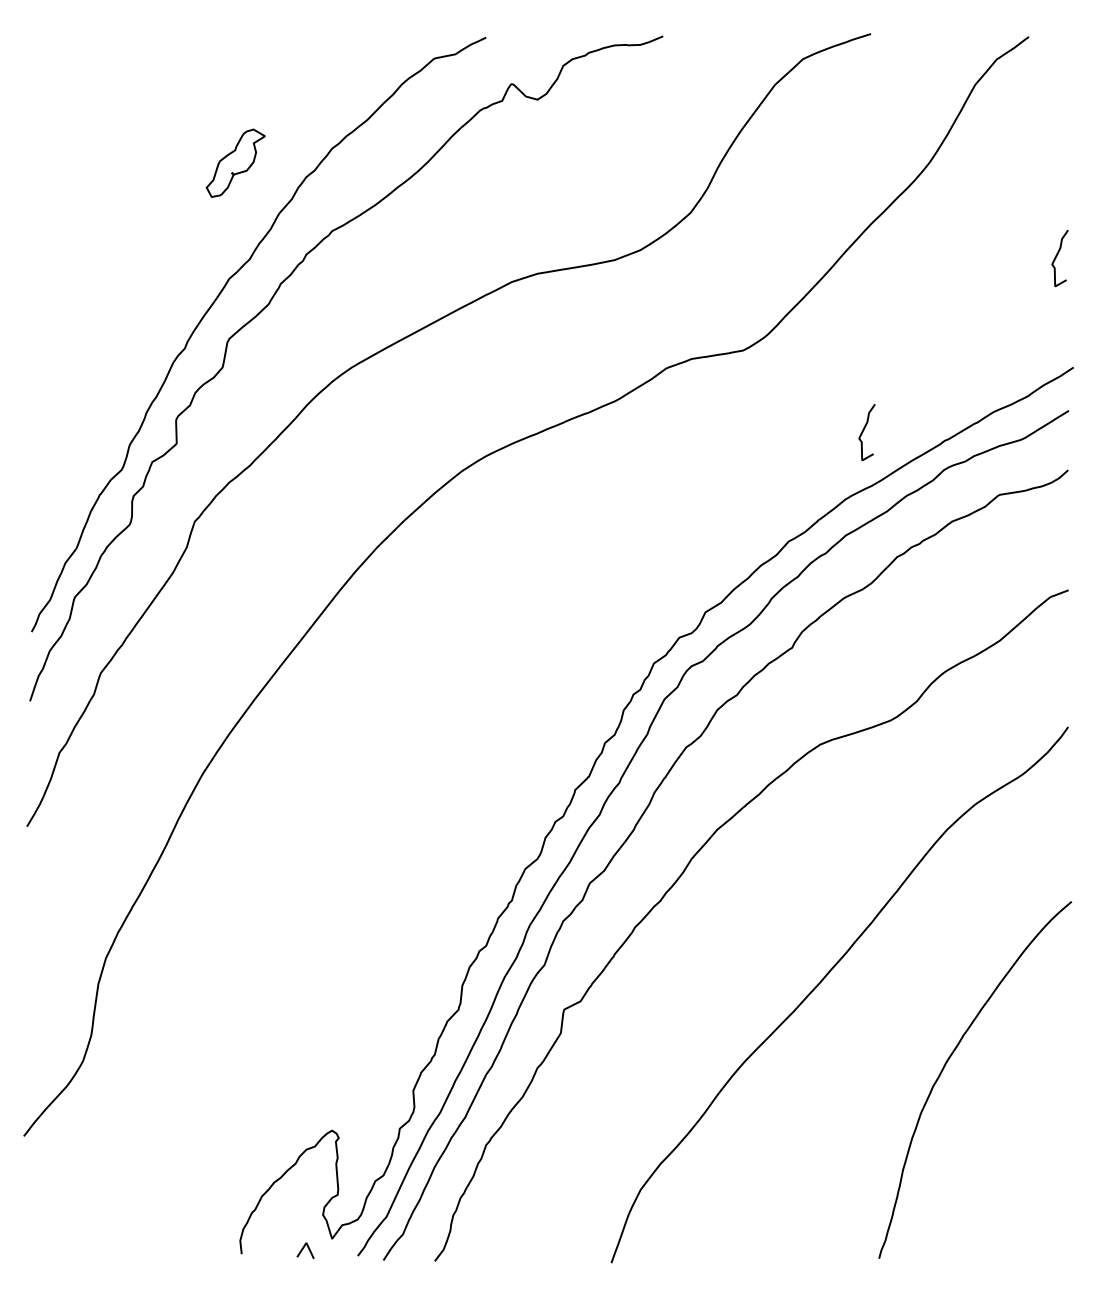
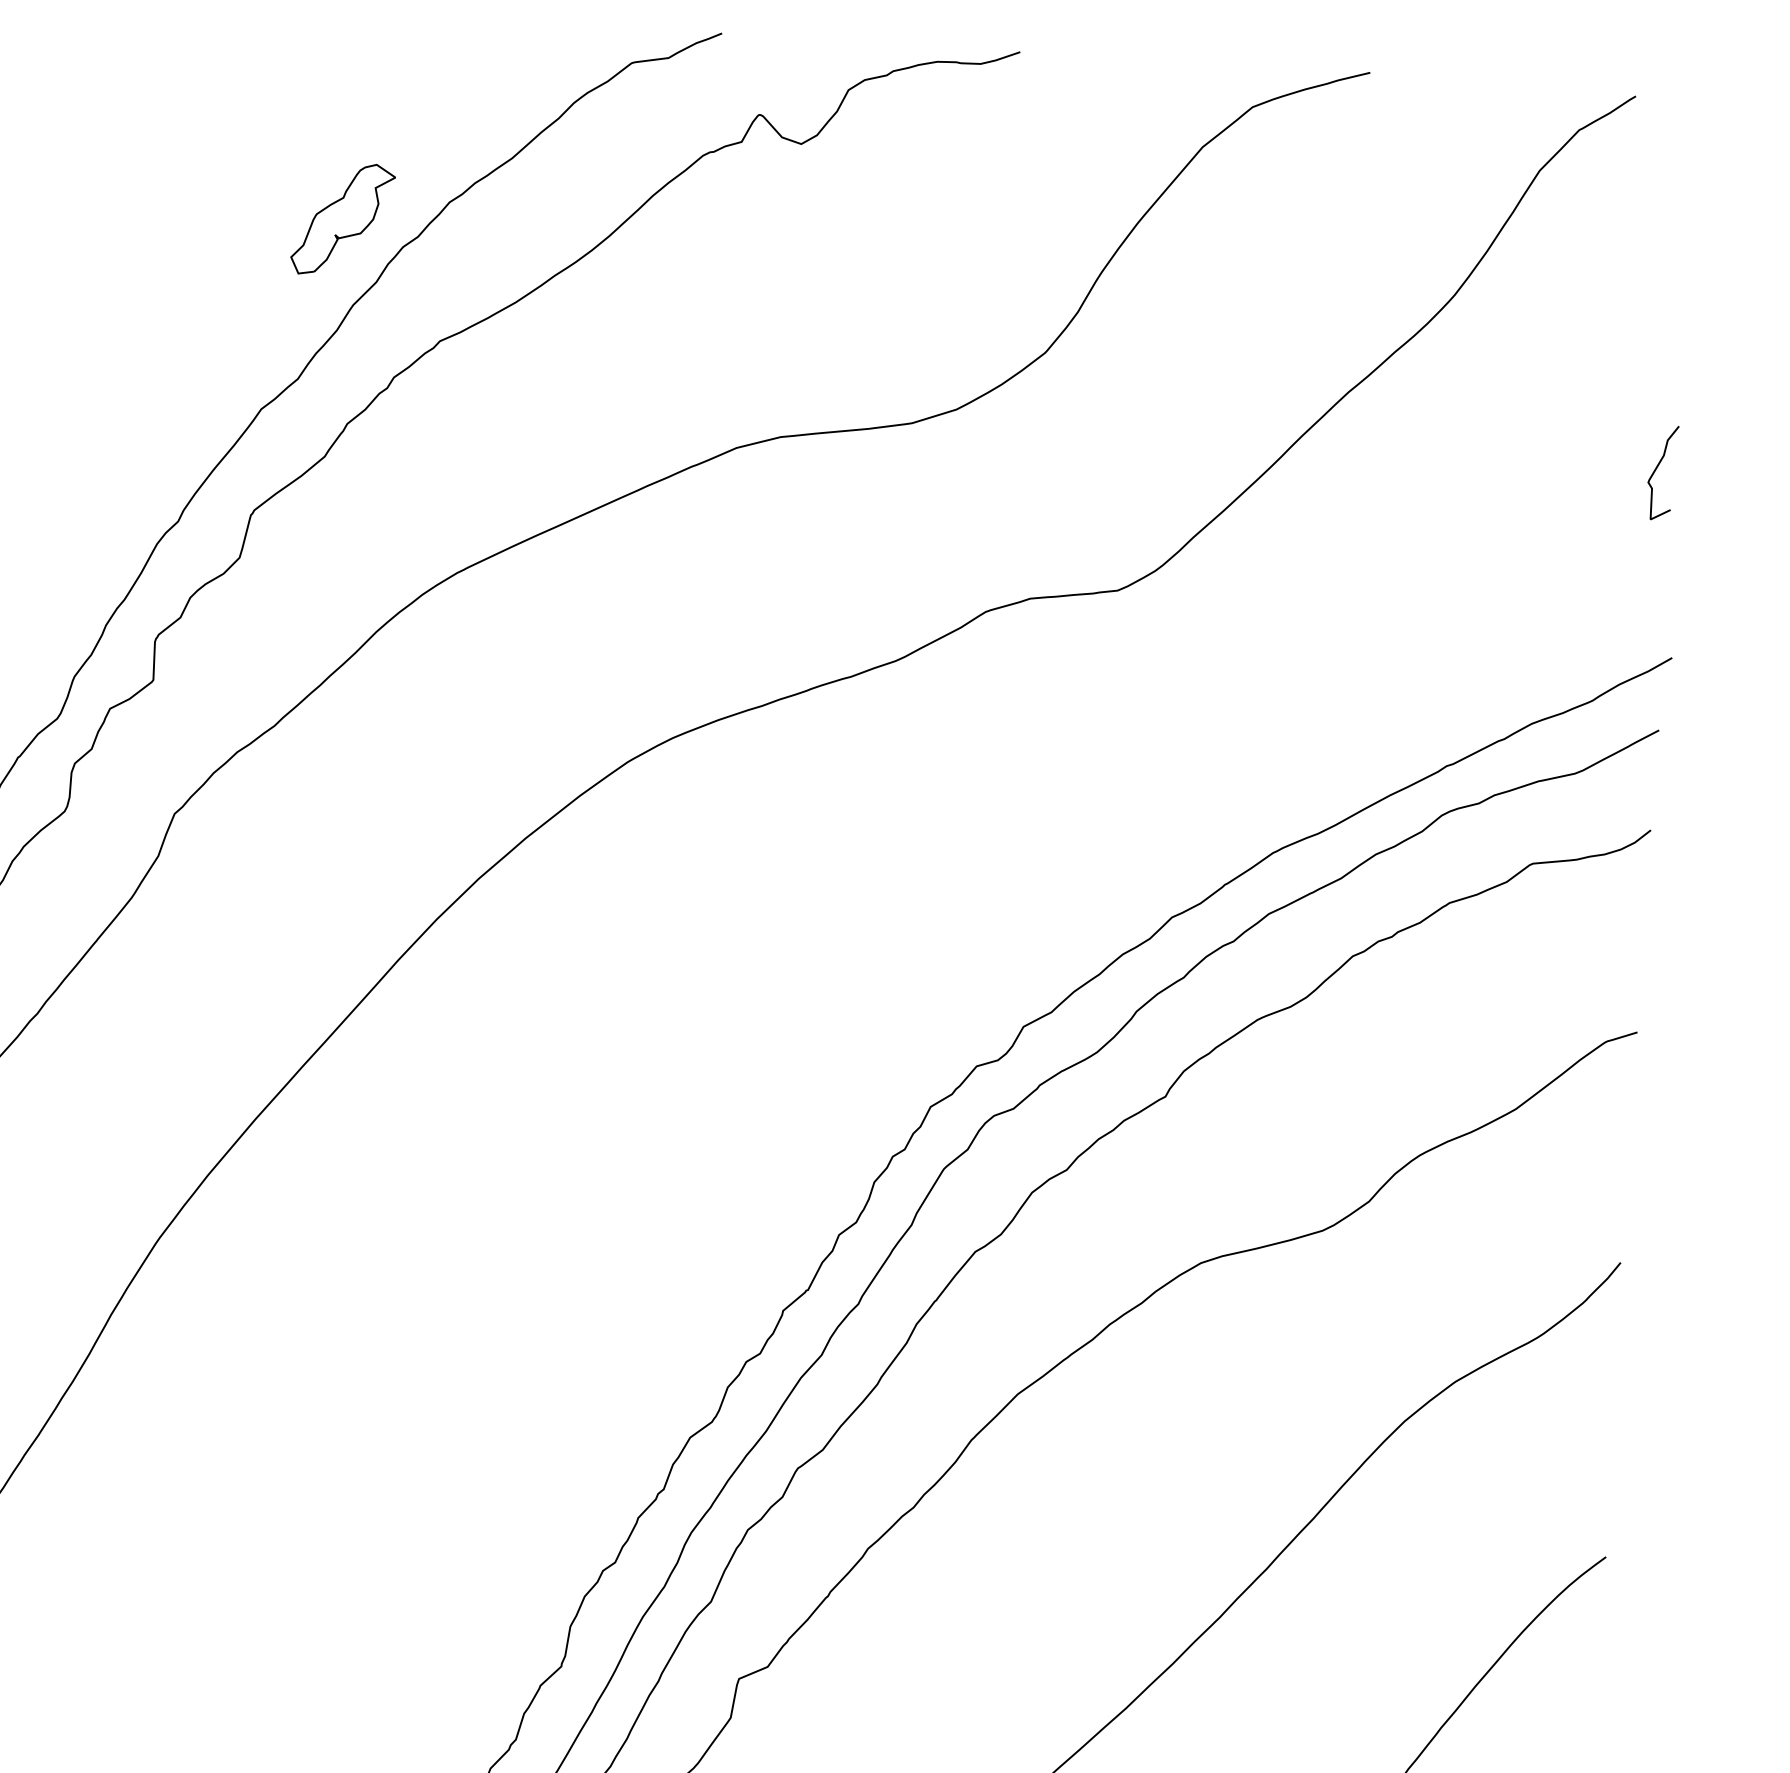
part: (235, 162) -> (342, 218), moved
curve: (864, 430) -> (1312, 739), removed

